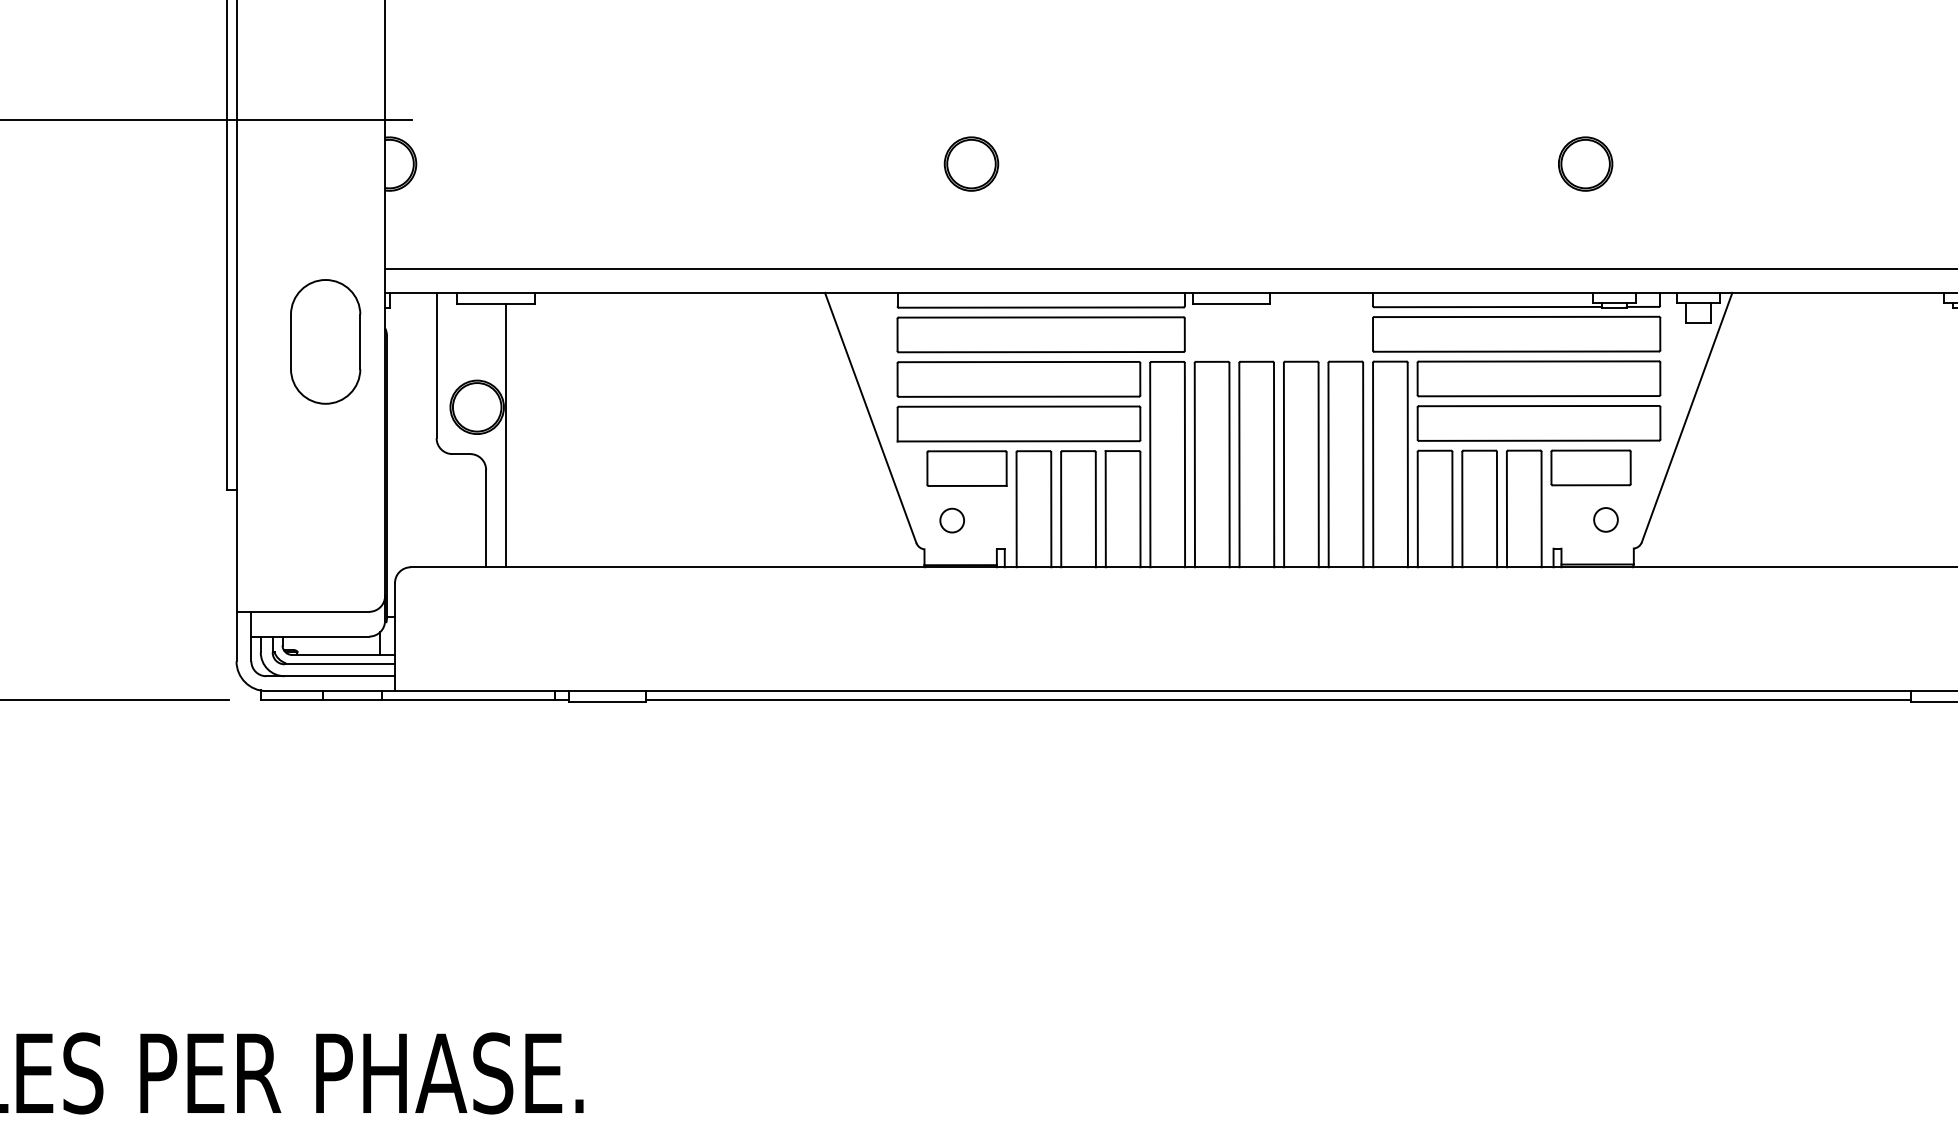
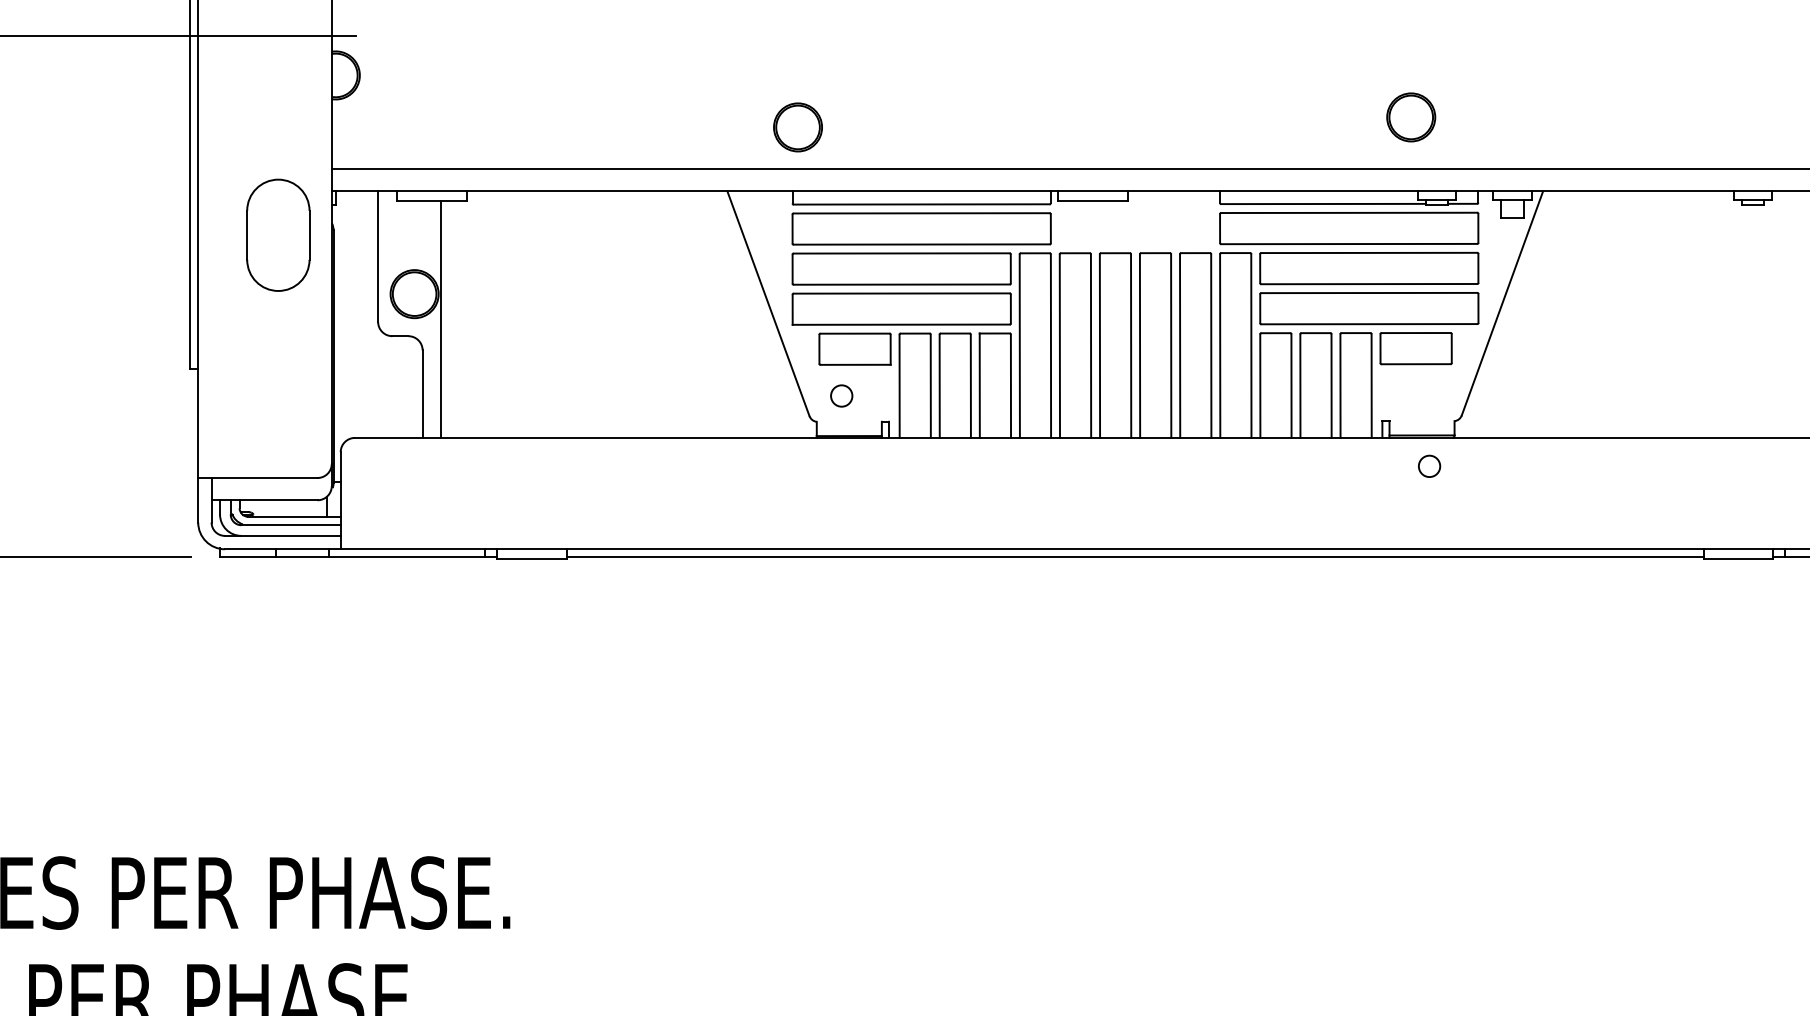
part: (970, 164) -> (797, 127), moved
part: (1585, 164) -> (1411, 117), moved
circle: (1605, 518) -> (1429, 465), moved

